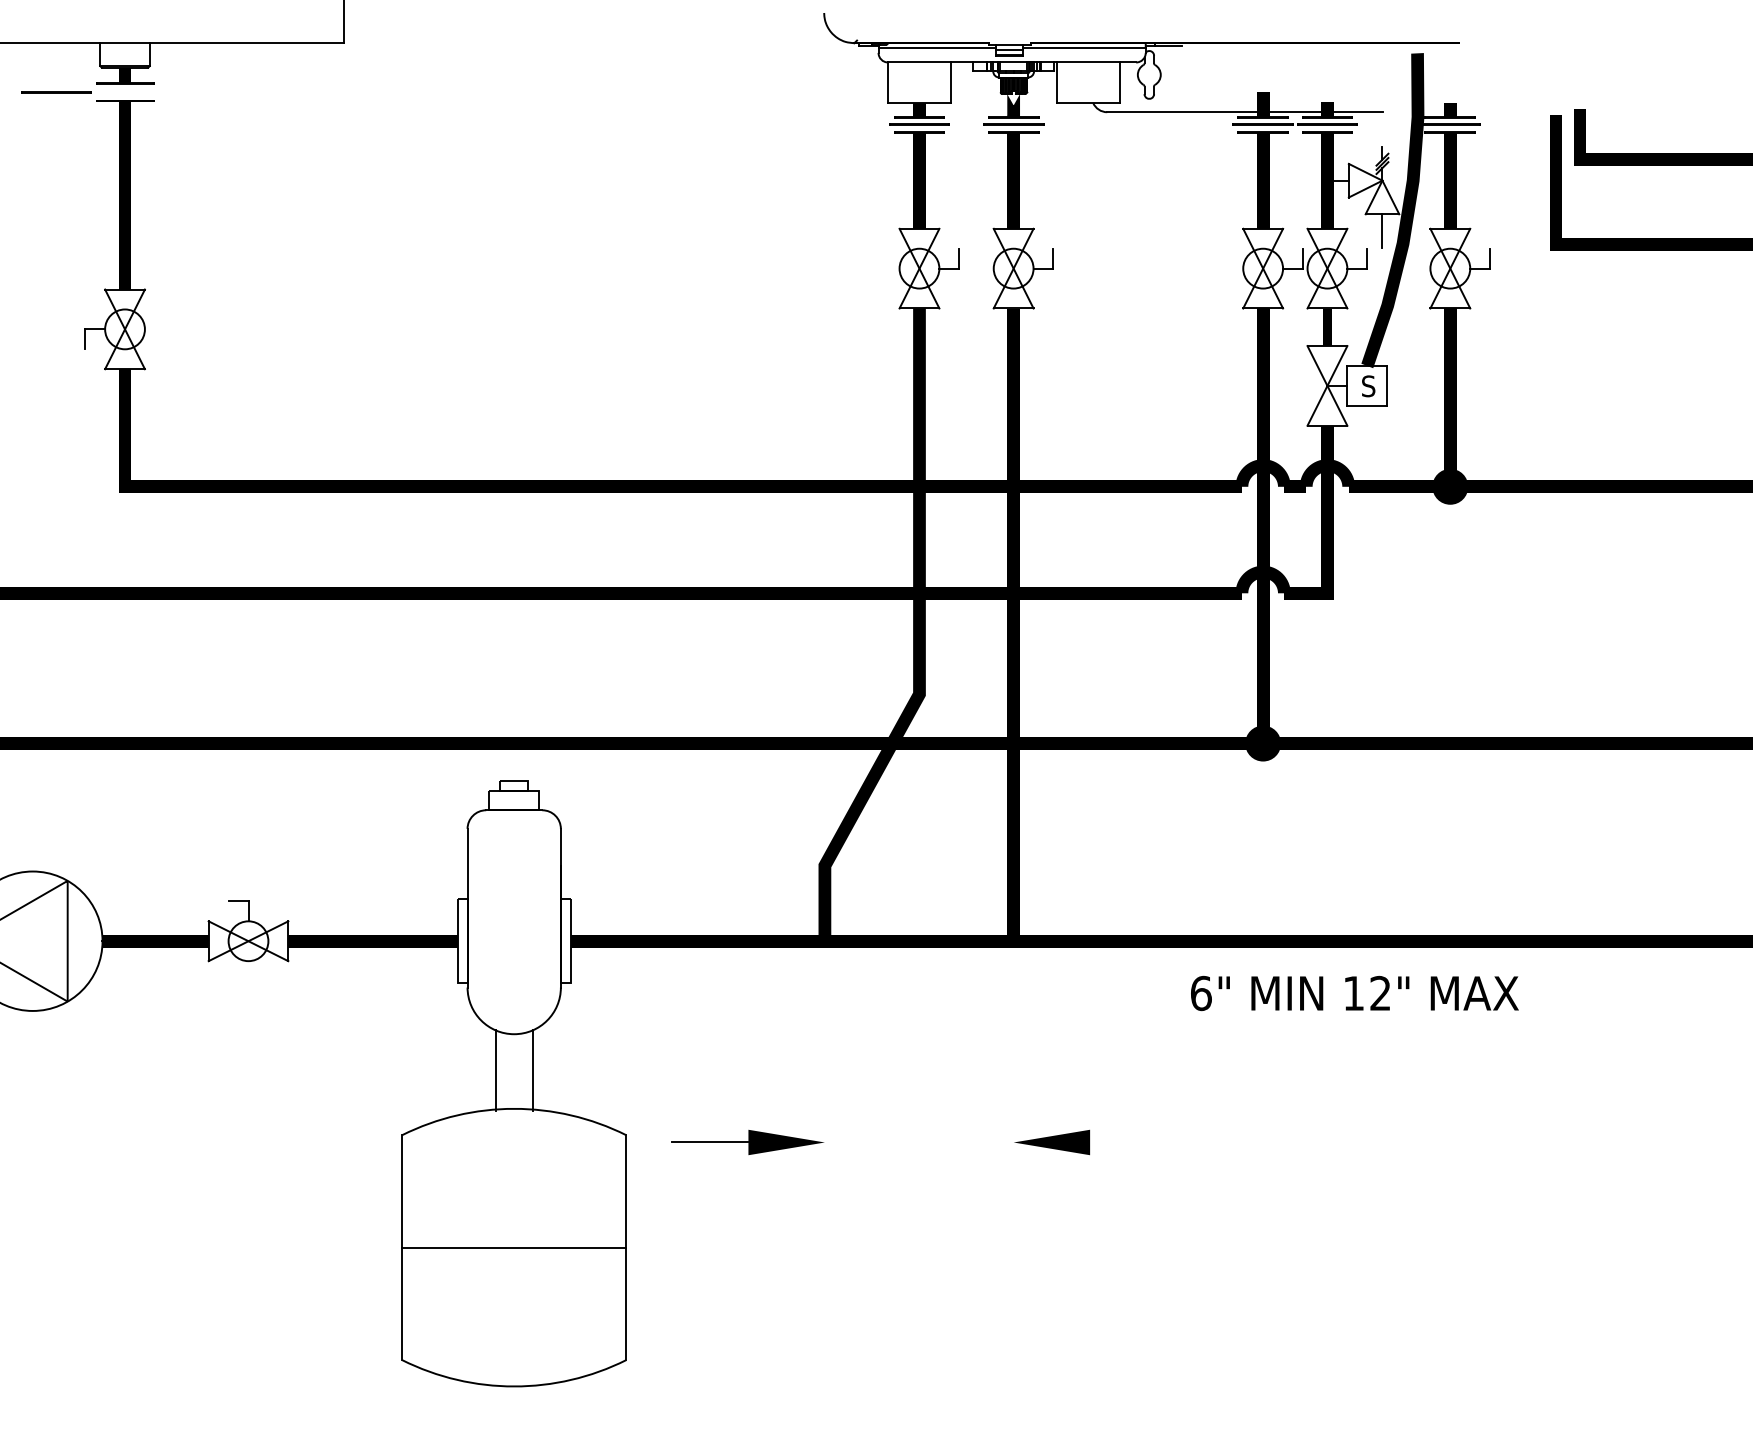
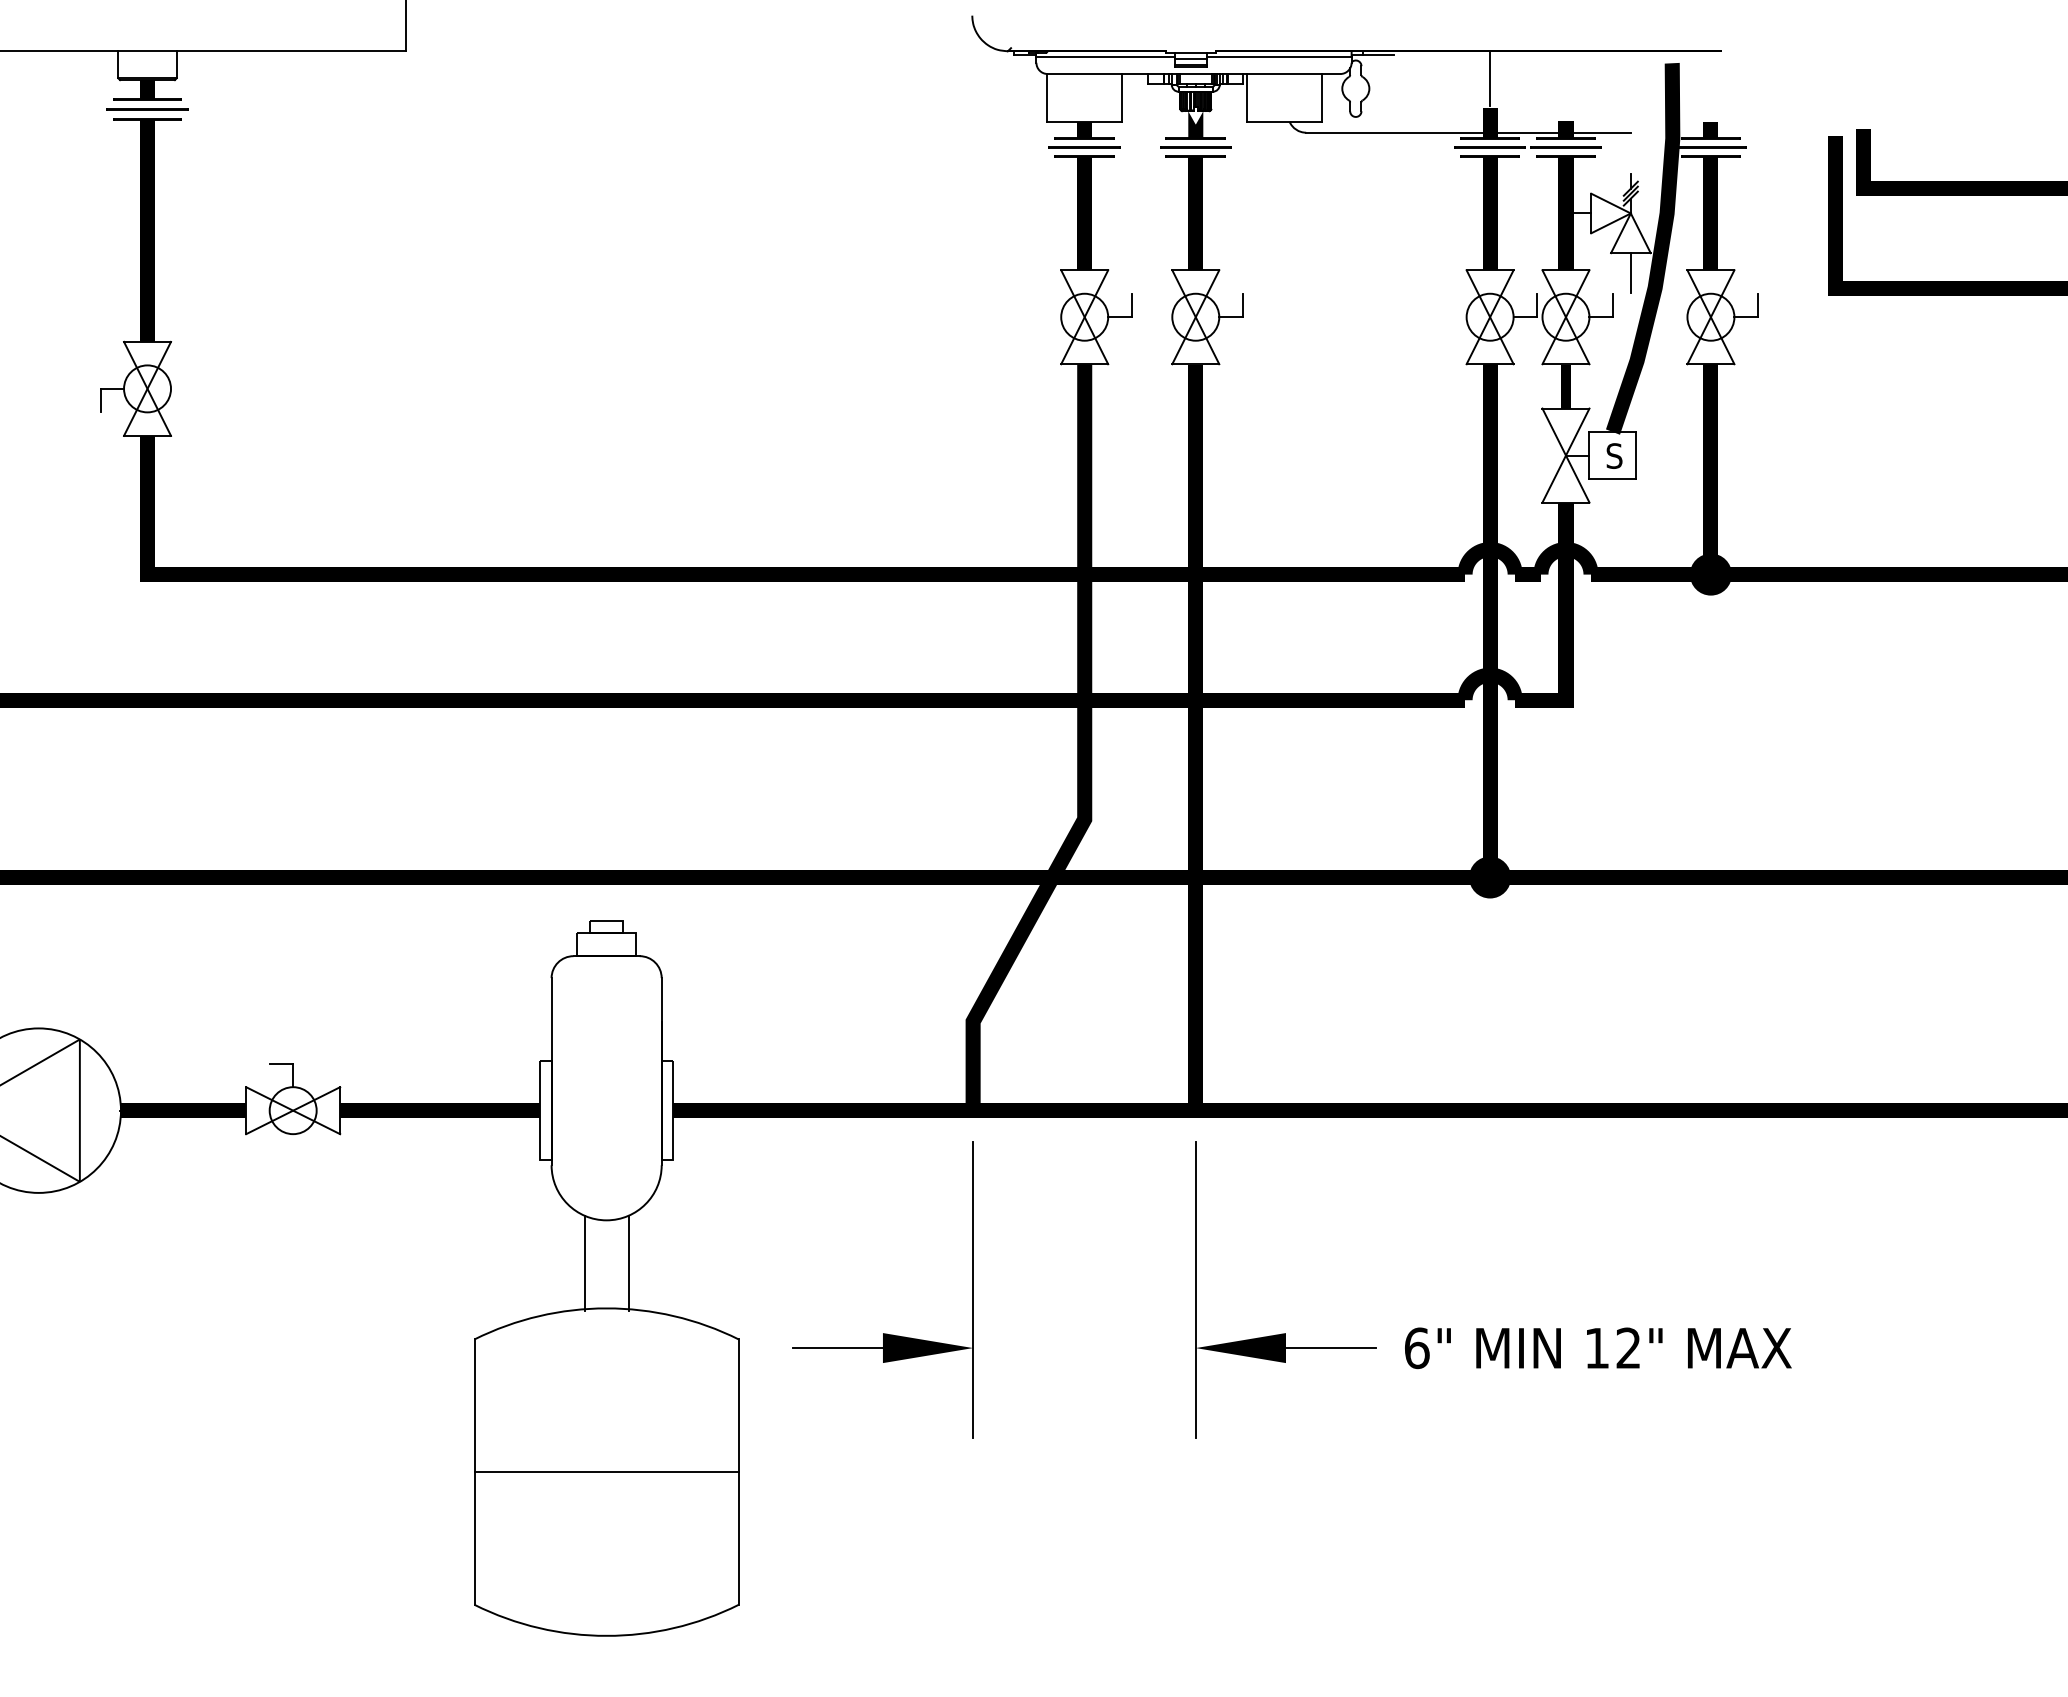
line: (1263, 66) -> (1490, 78), added
line: (56, 92) -> (147, 109), moved
text: (1355, 993) -> (1598, 1348), moved
line: (825, 1092) -> (973, 1289), added
line: (1013, 1092) -> (1195, 1289), added
line: (1127, 1142) -> (1330, 1348), added

